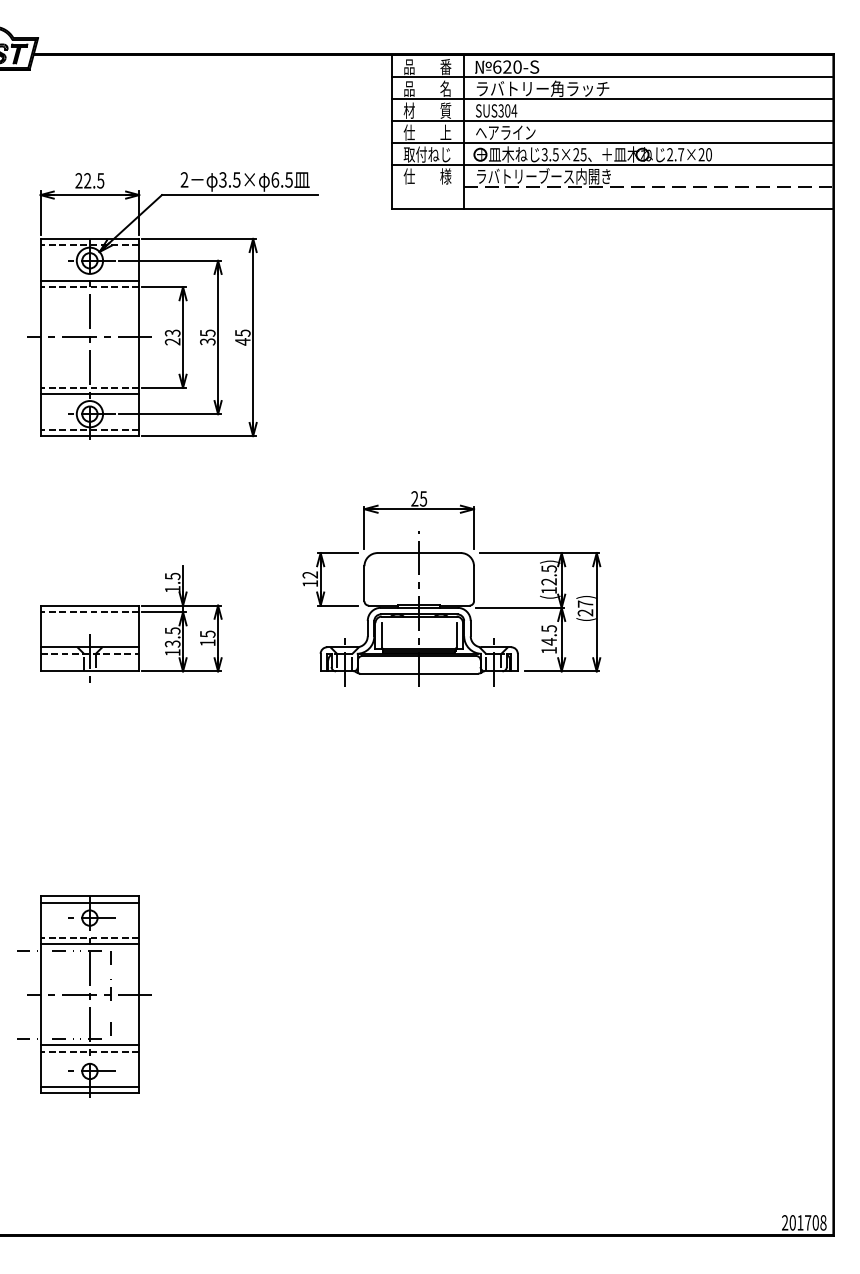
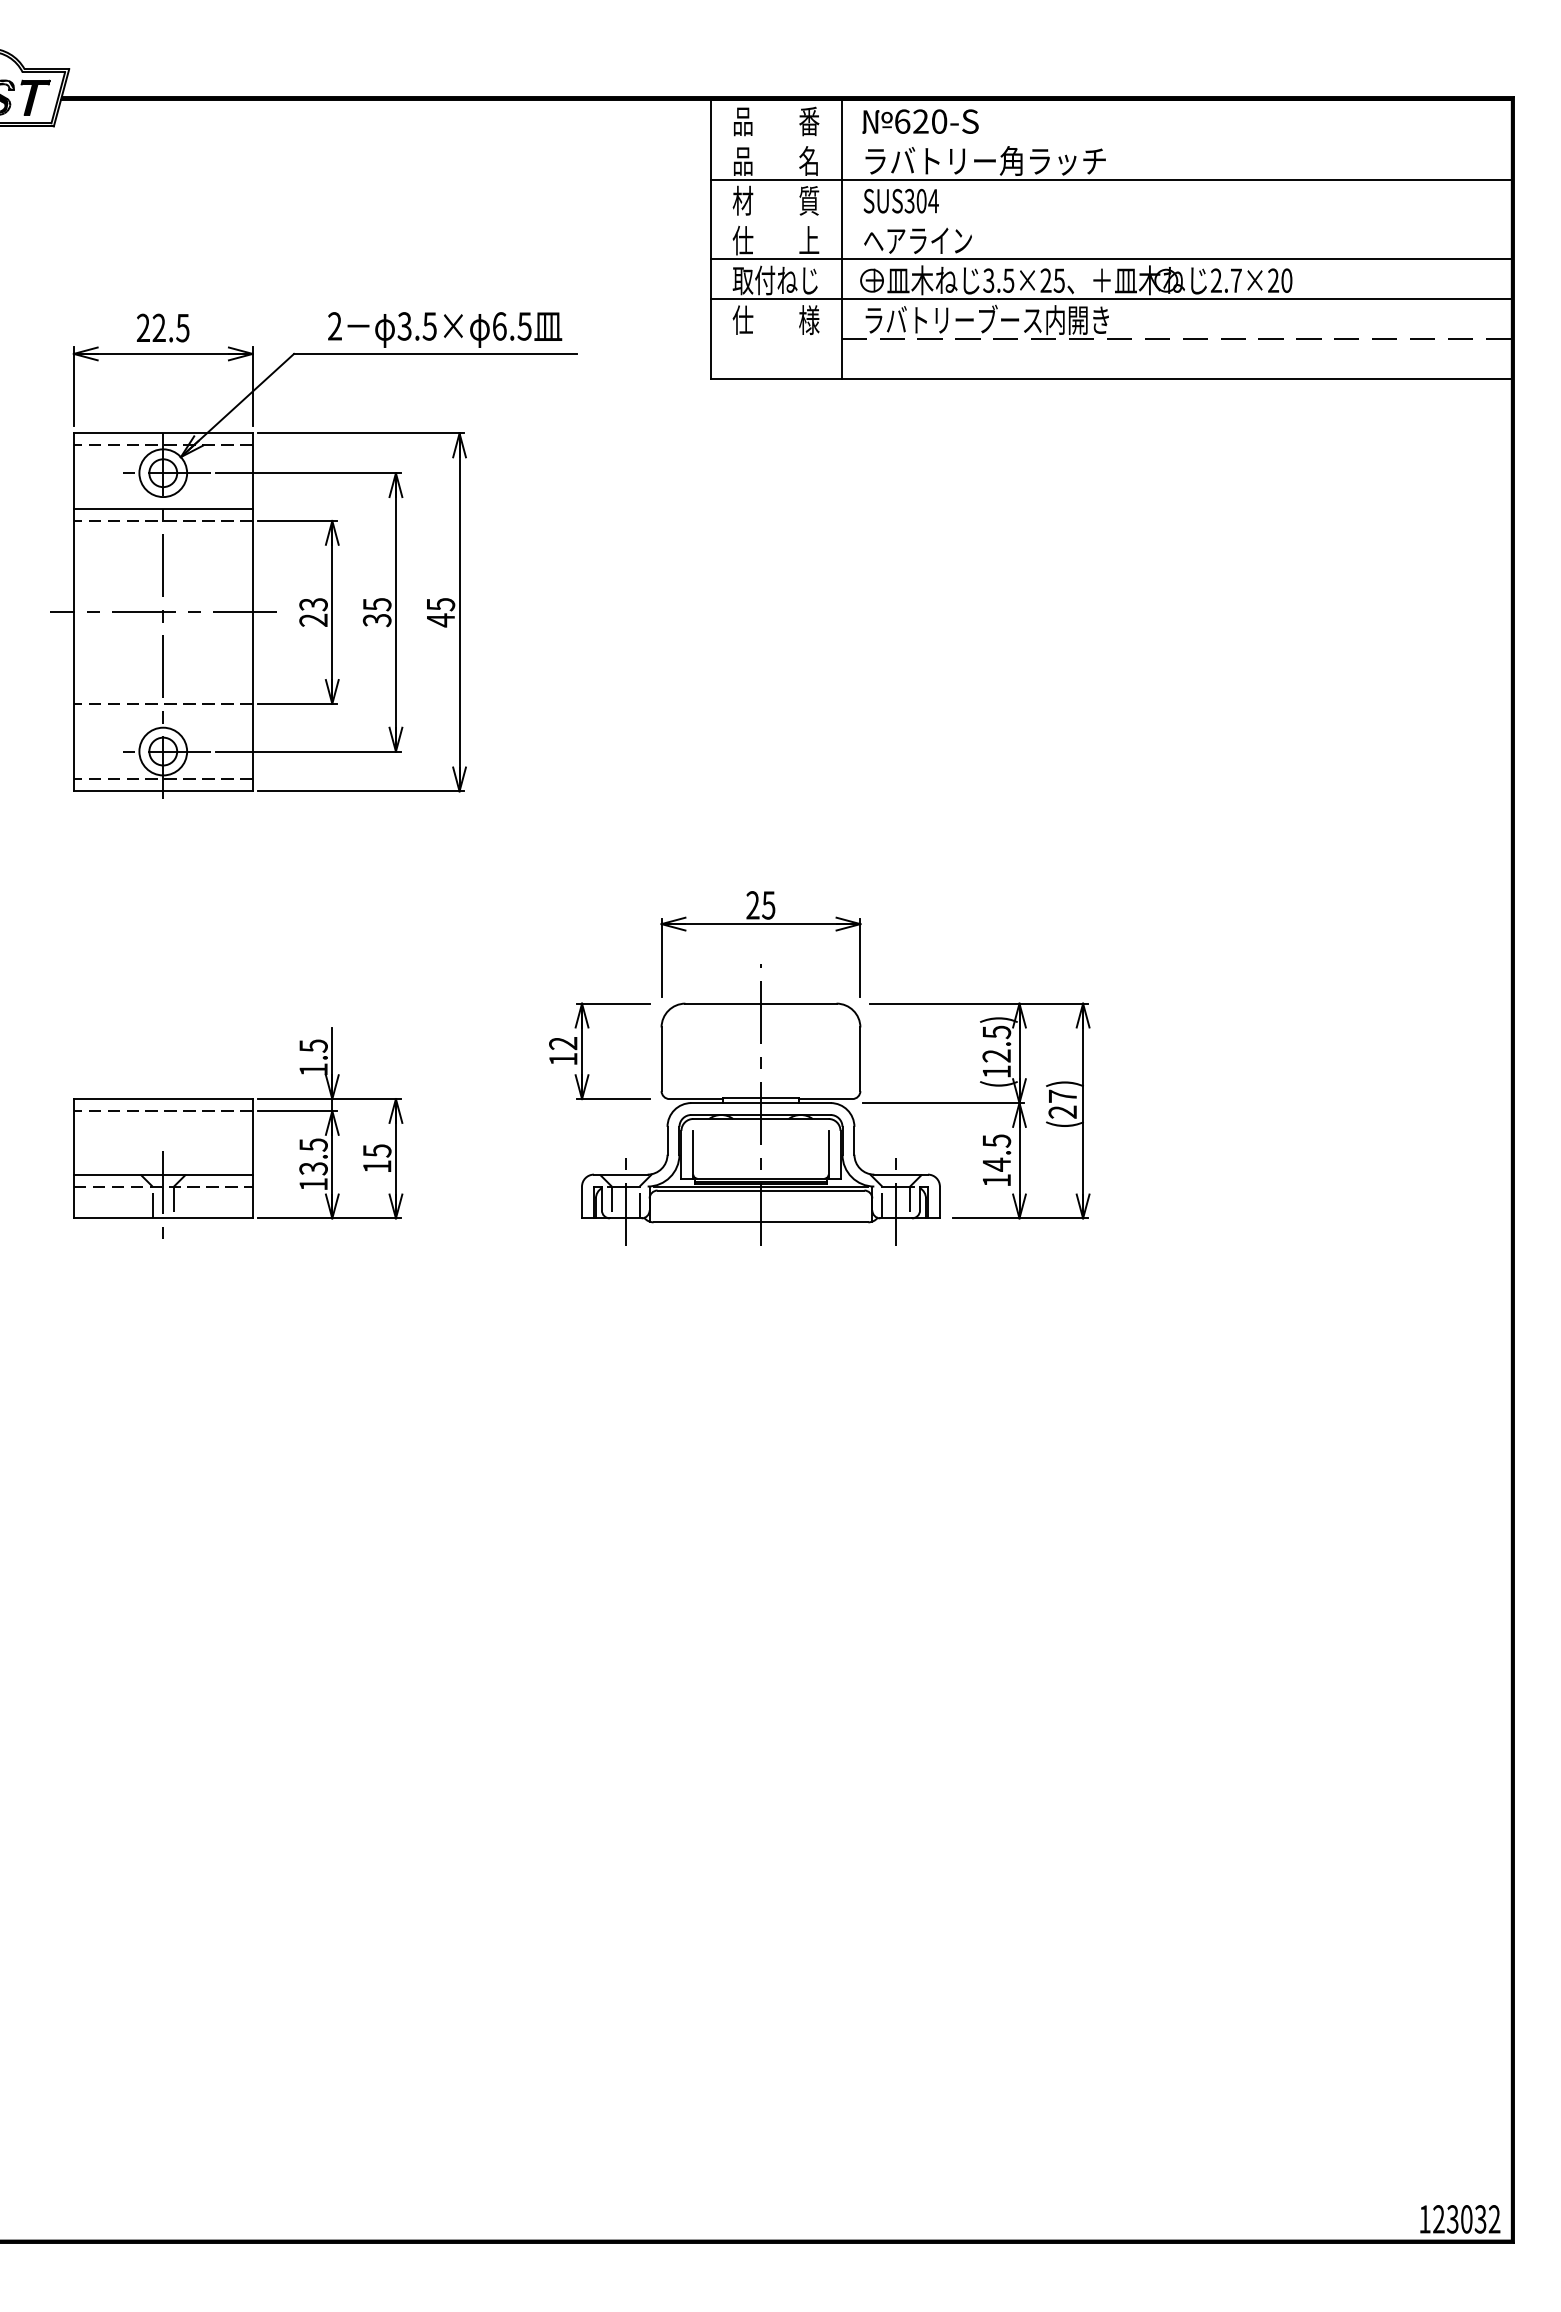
line: (611, 77) -> (1109, 140), removed
line: (611, 121) -> (1109, 220), removed
line: (89, 394) -> (162, 715), removed
part: (84, 996) -> (153, 1808), removed
text: (804, 1222) -> (1460, 2218), 201708 -> 123032

